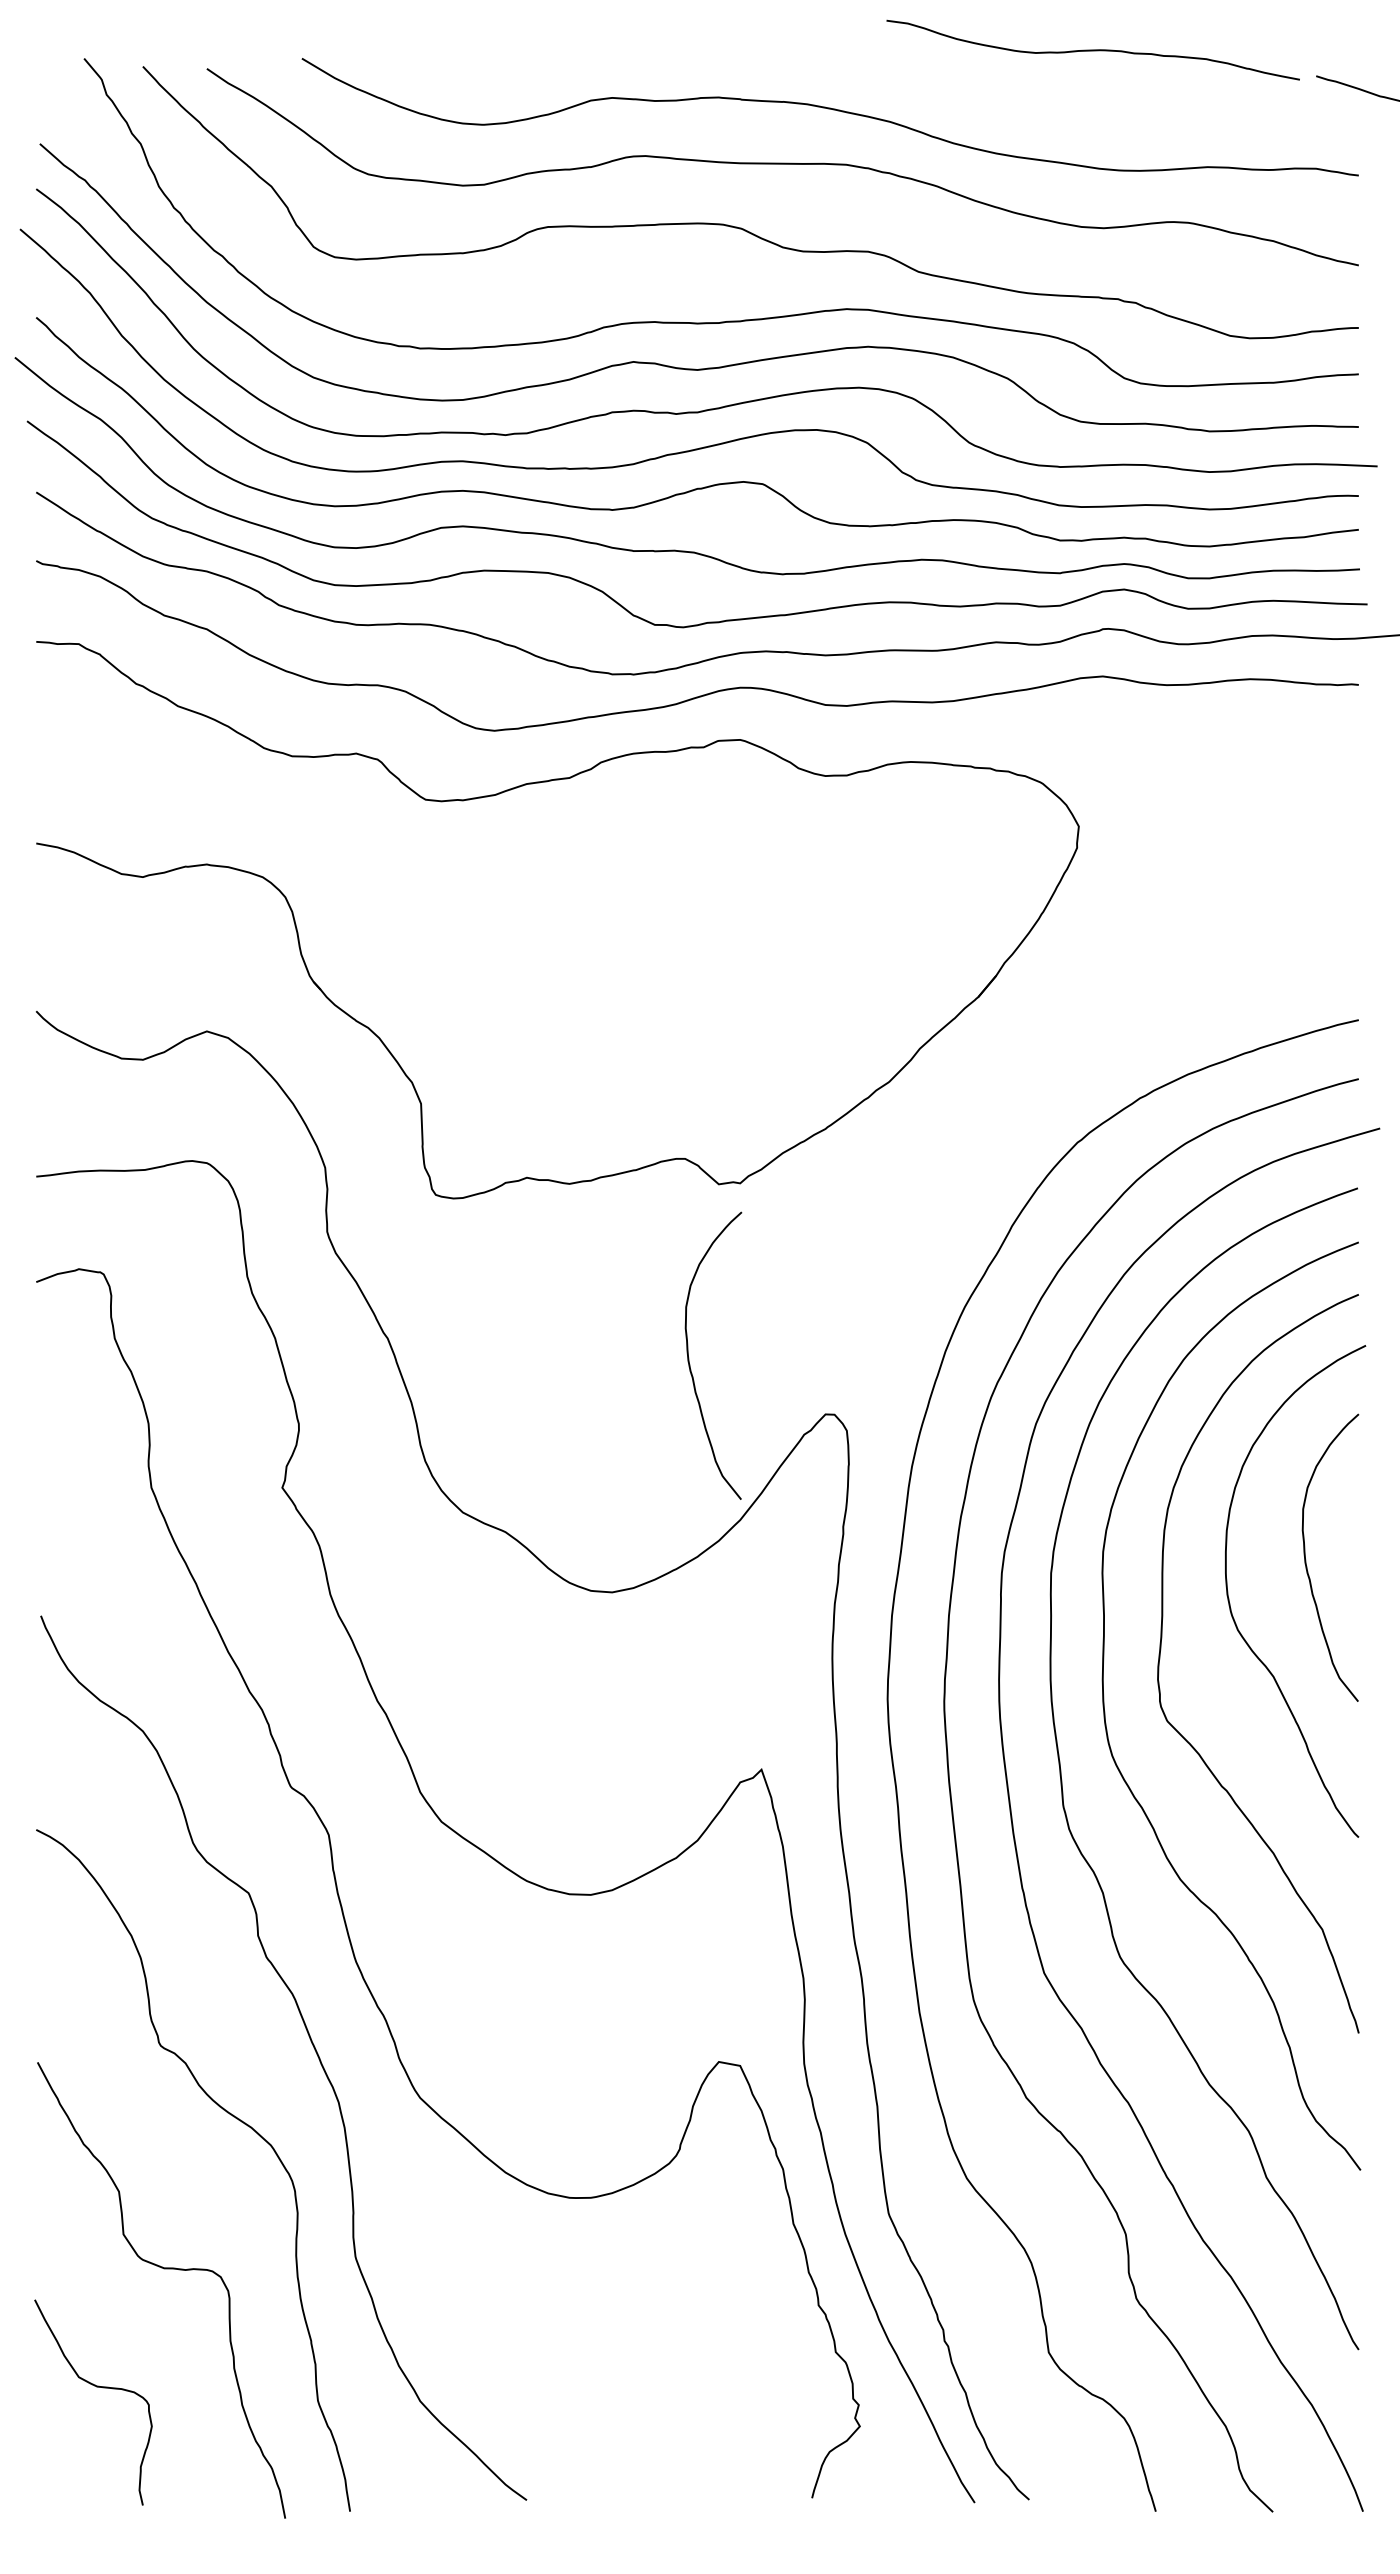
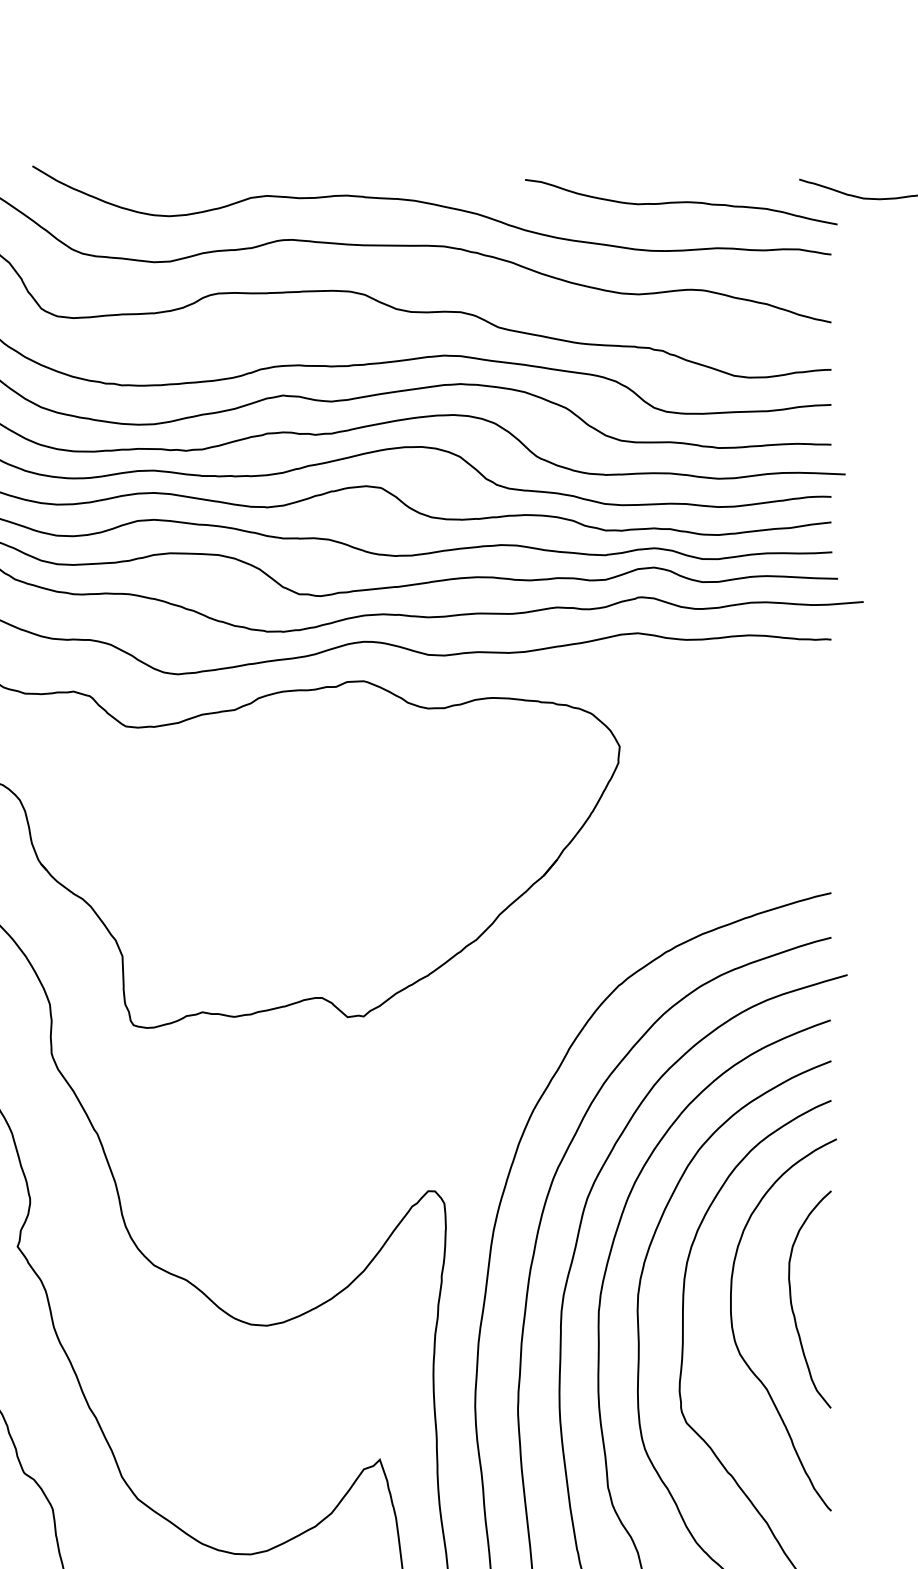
curve: (1092, 49) -> (680, 201), moved
curve: (689, 1357) -> (325, 1148), removed

